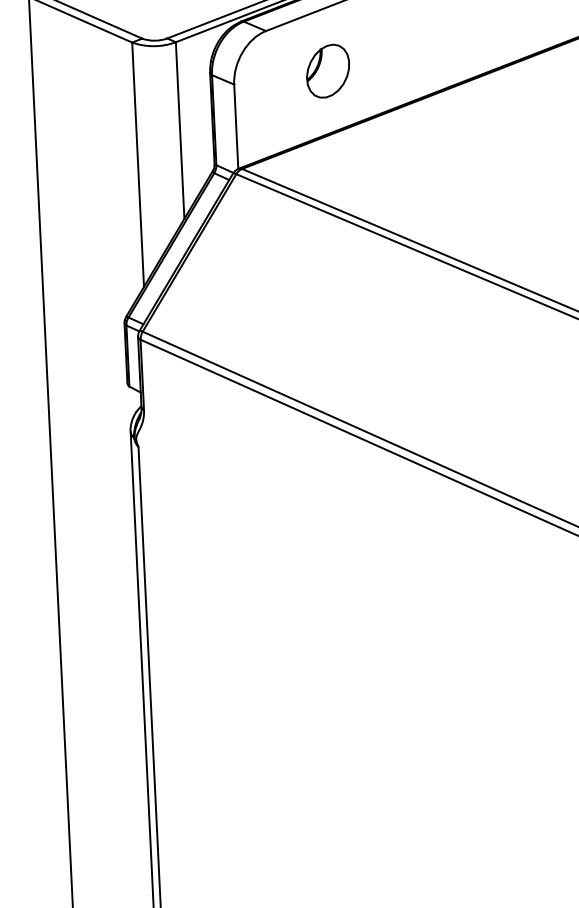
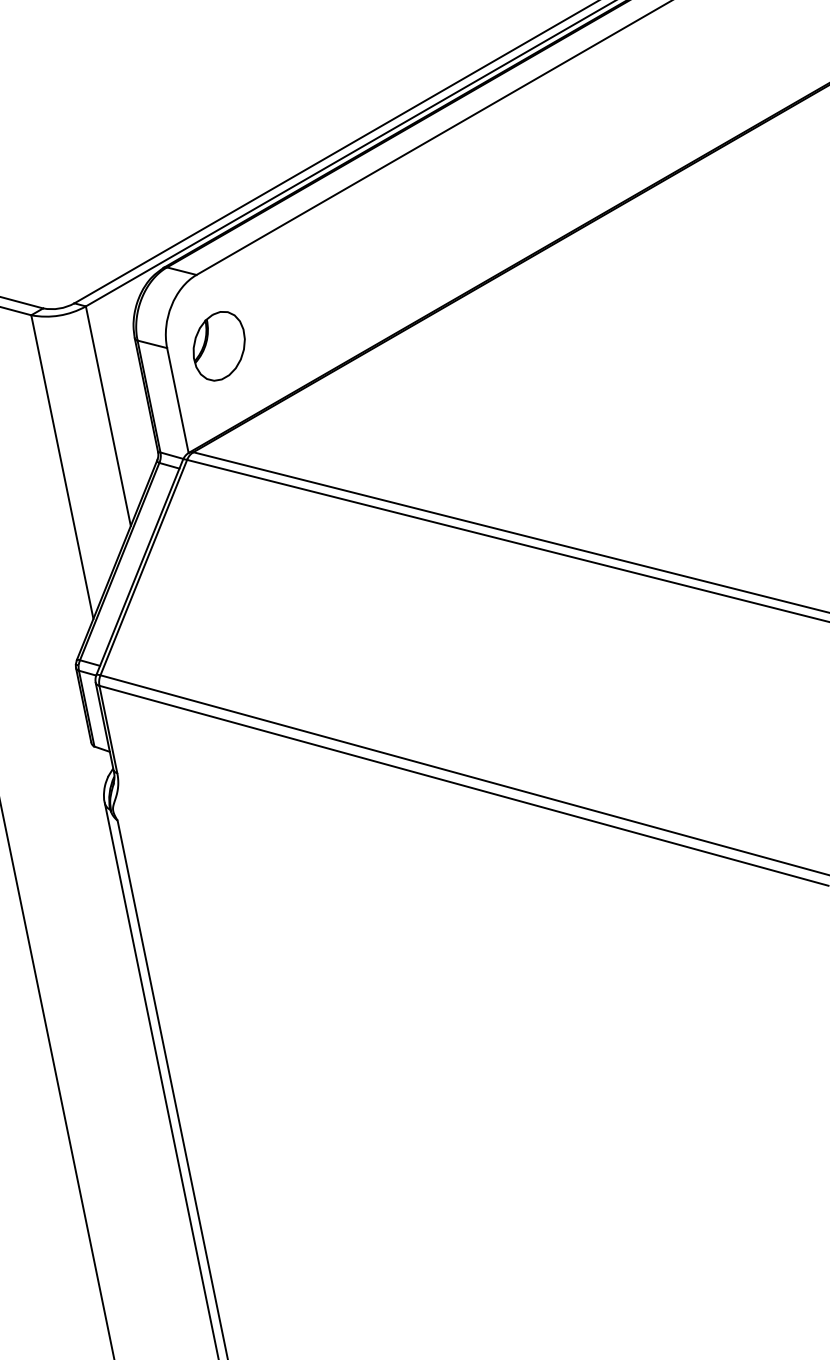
part: (327, 71) -> (218, 346), moved

